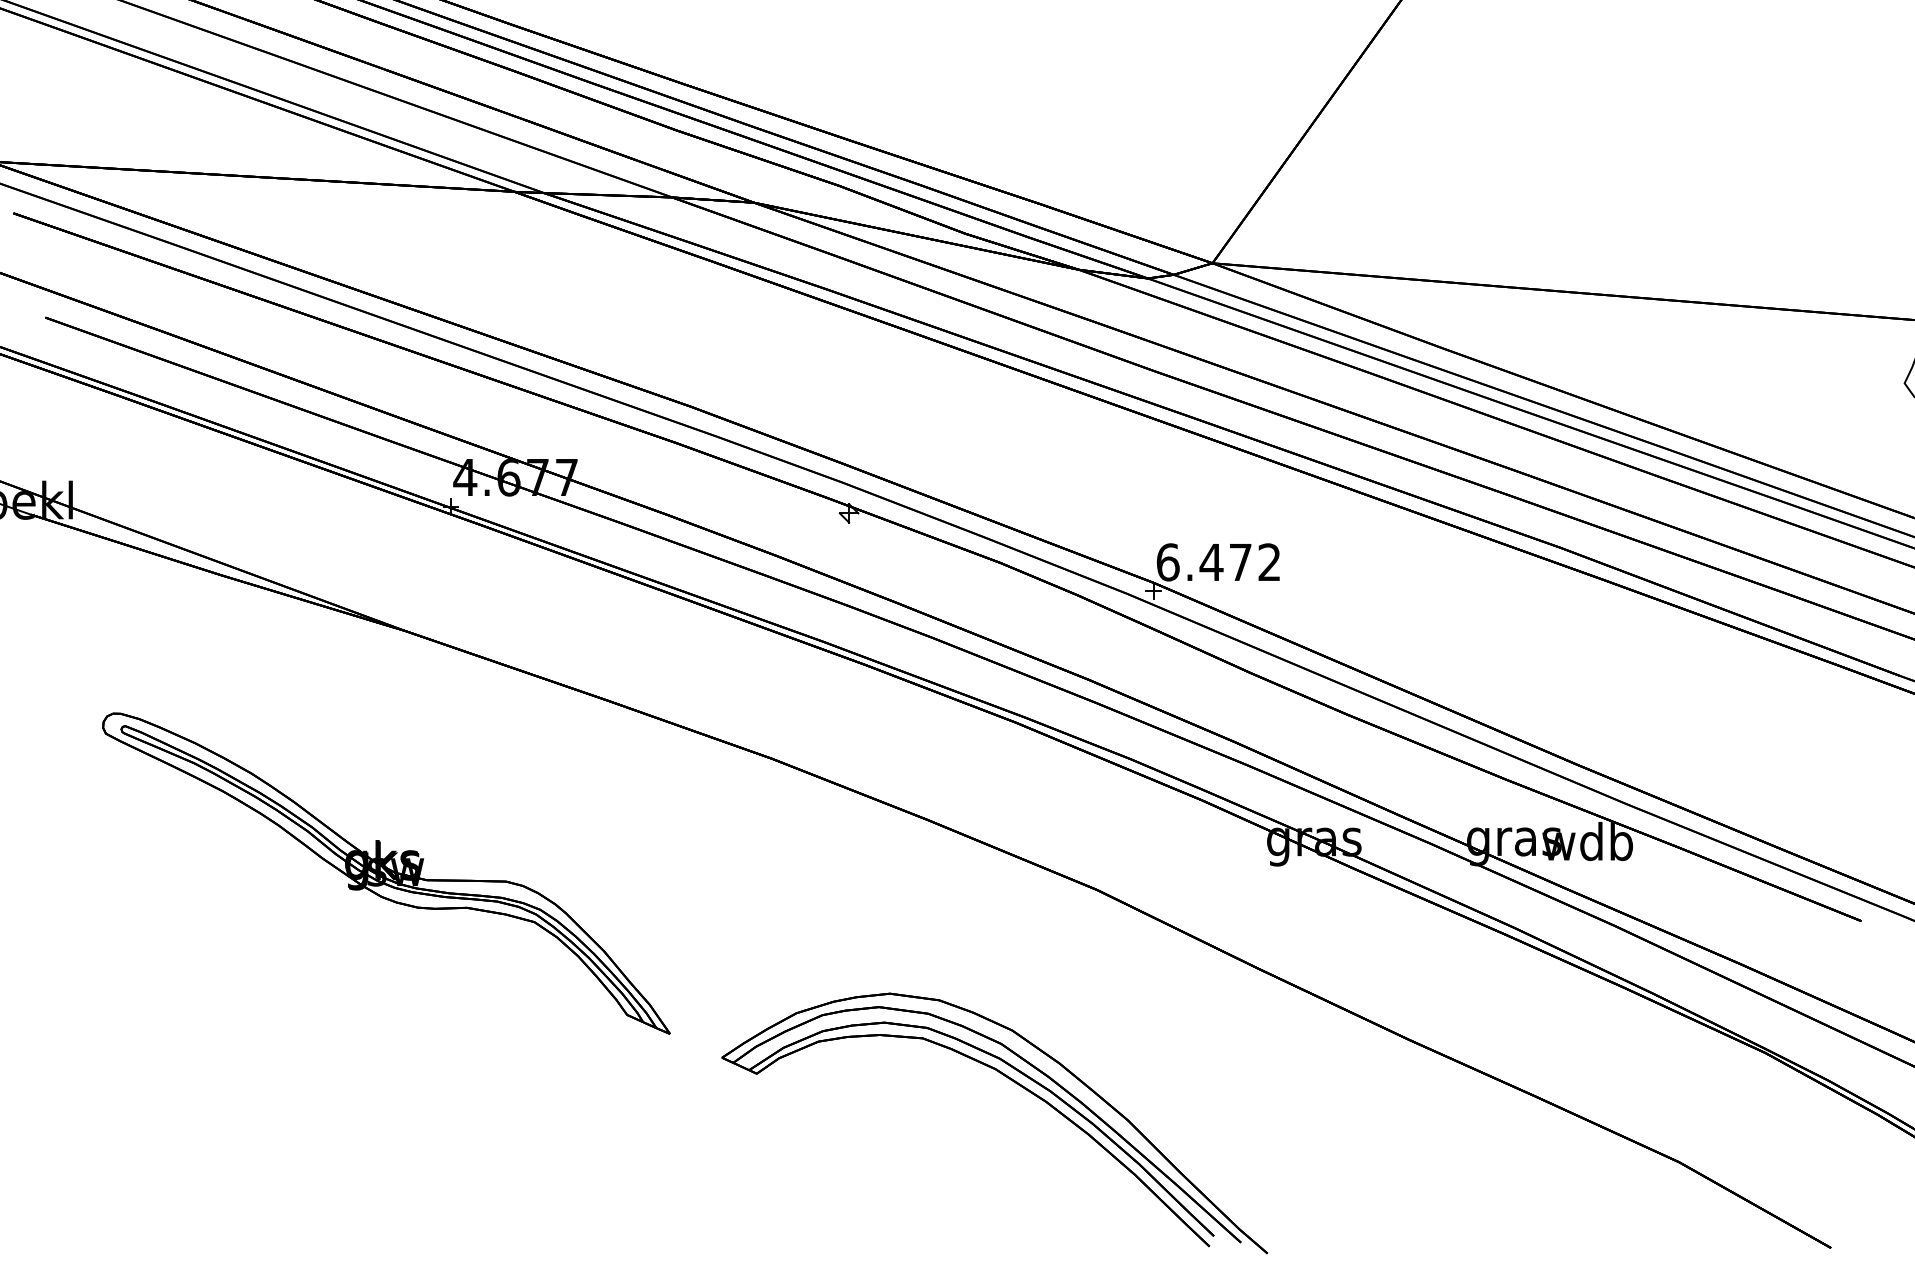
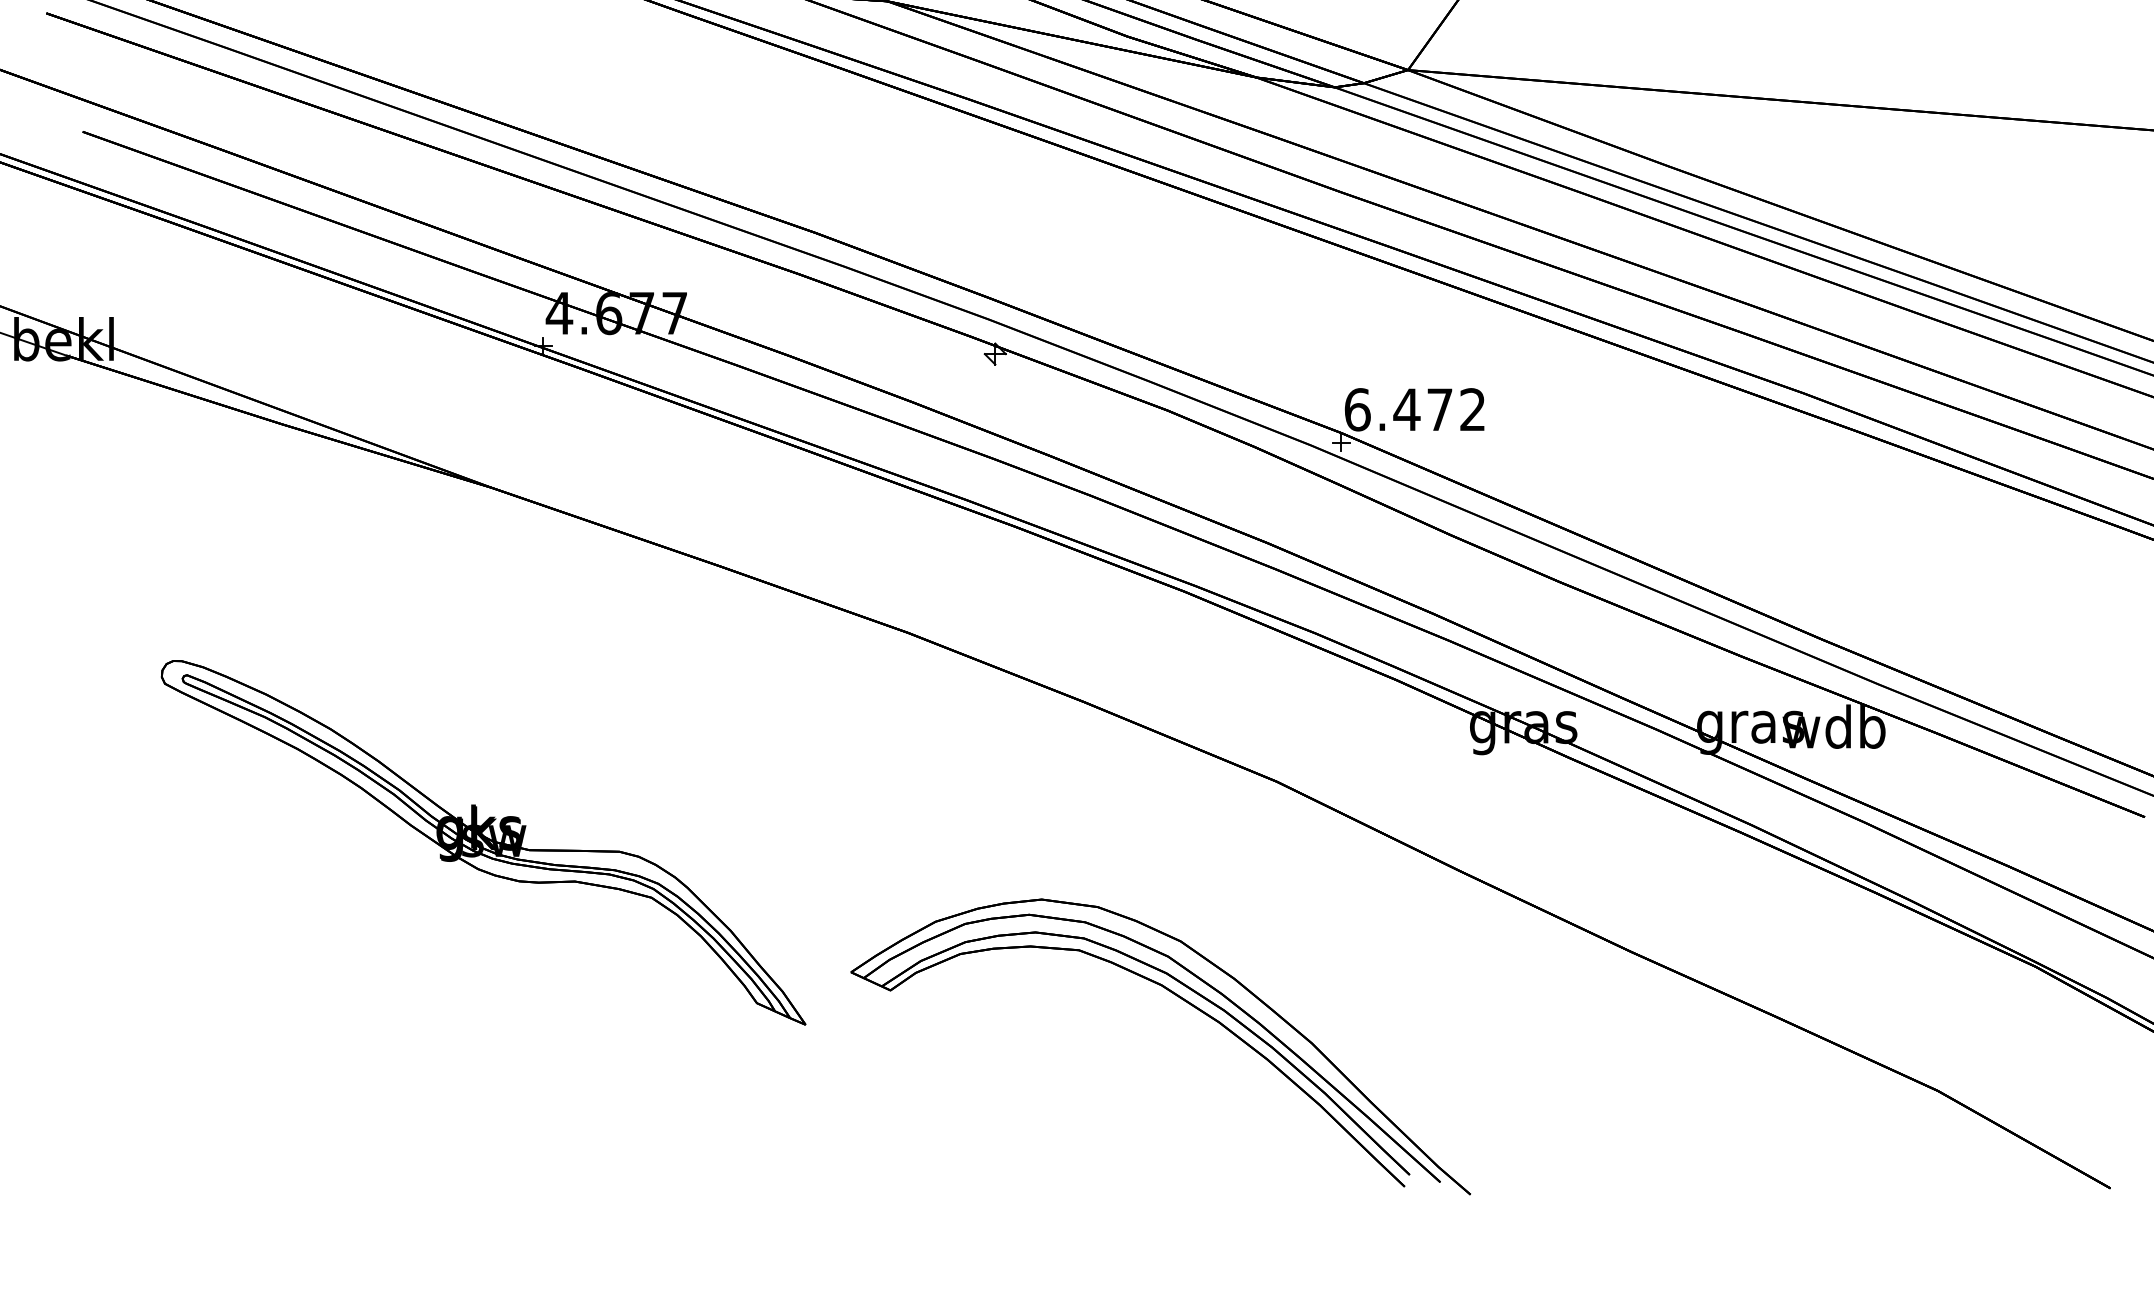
part: (386, 873) -> (483, 842), moved

